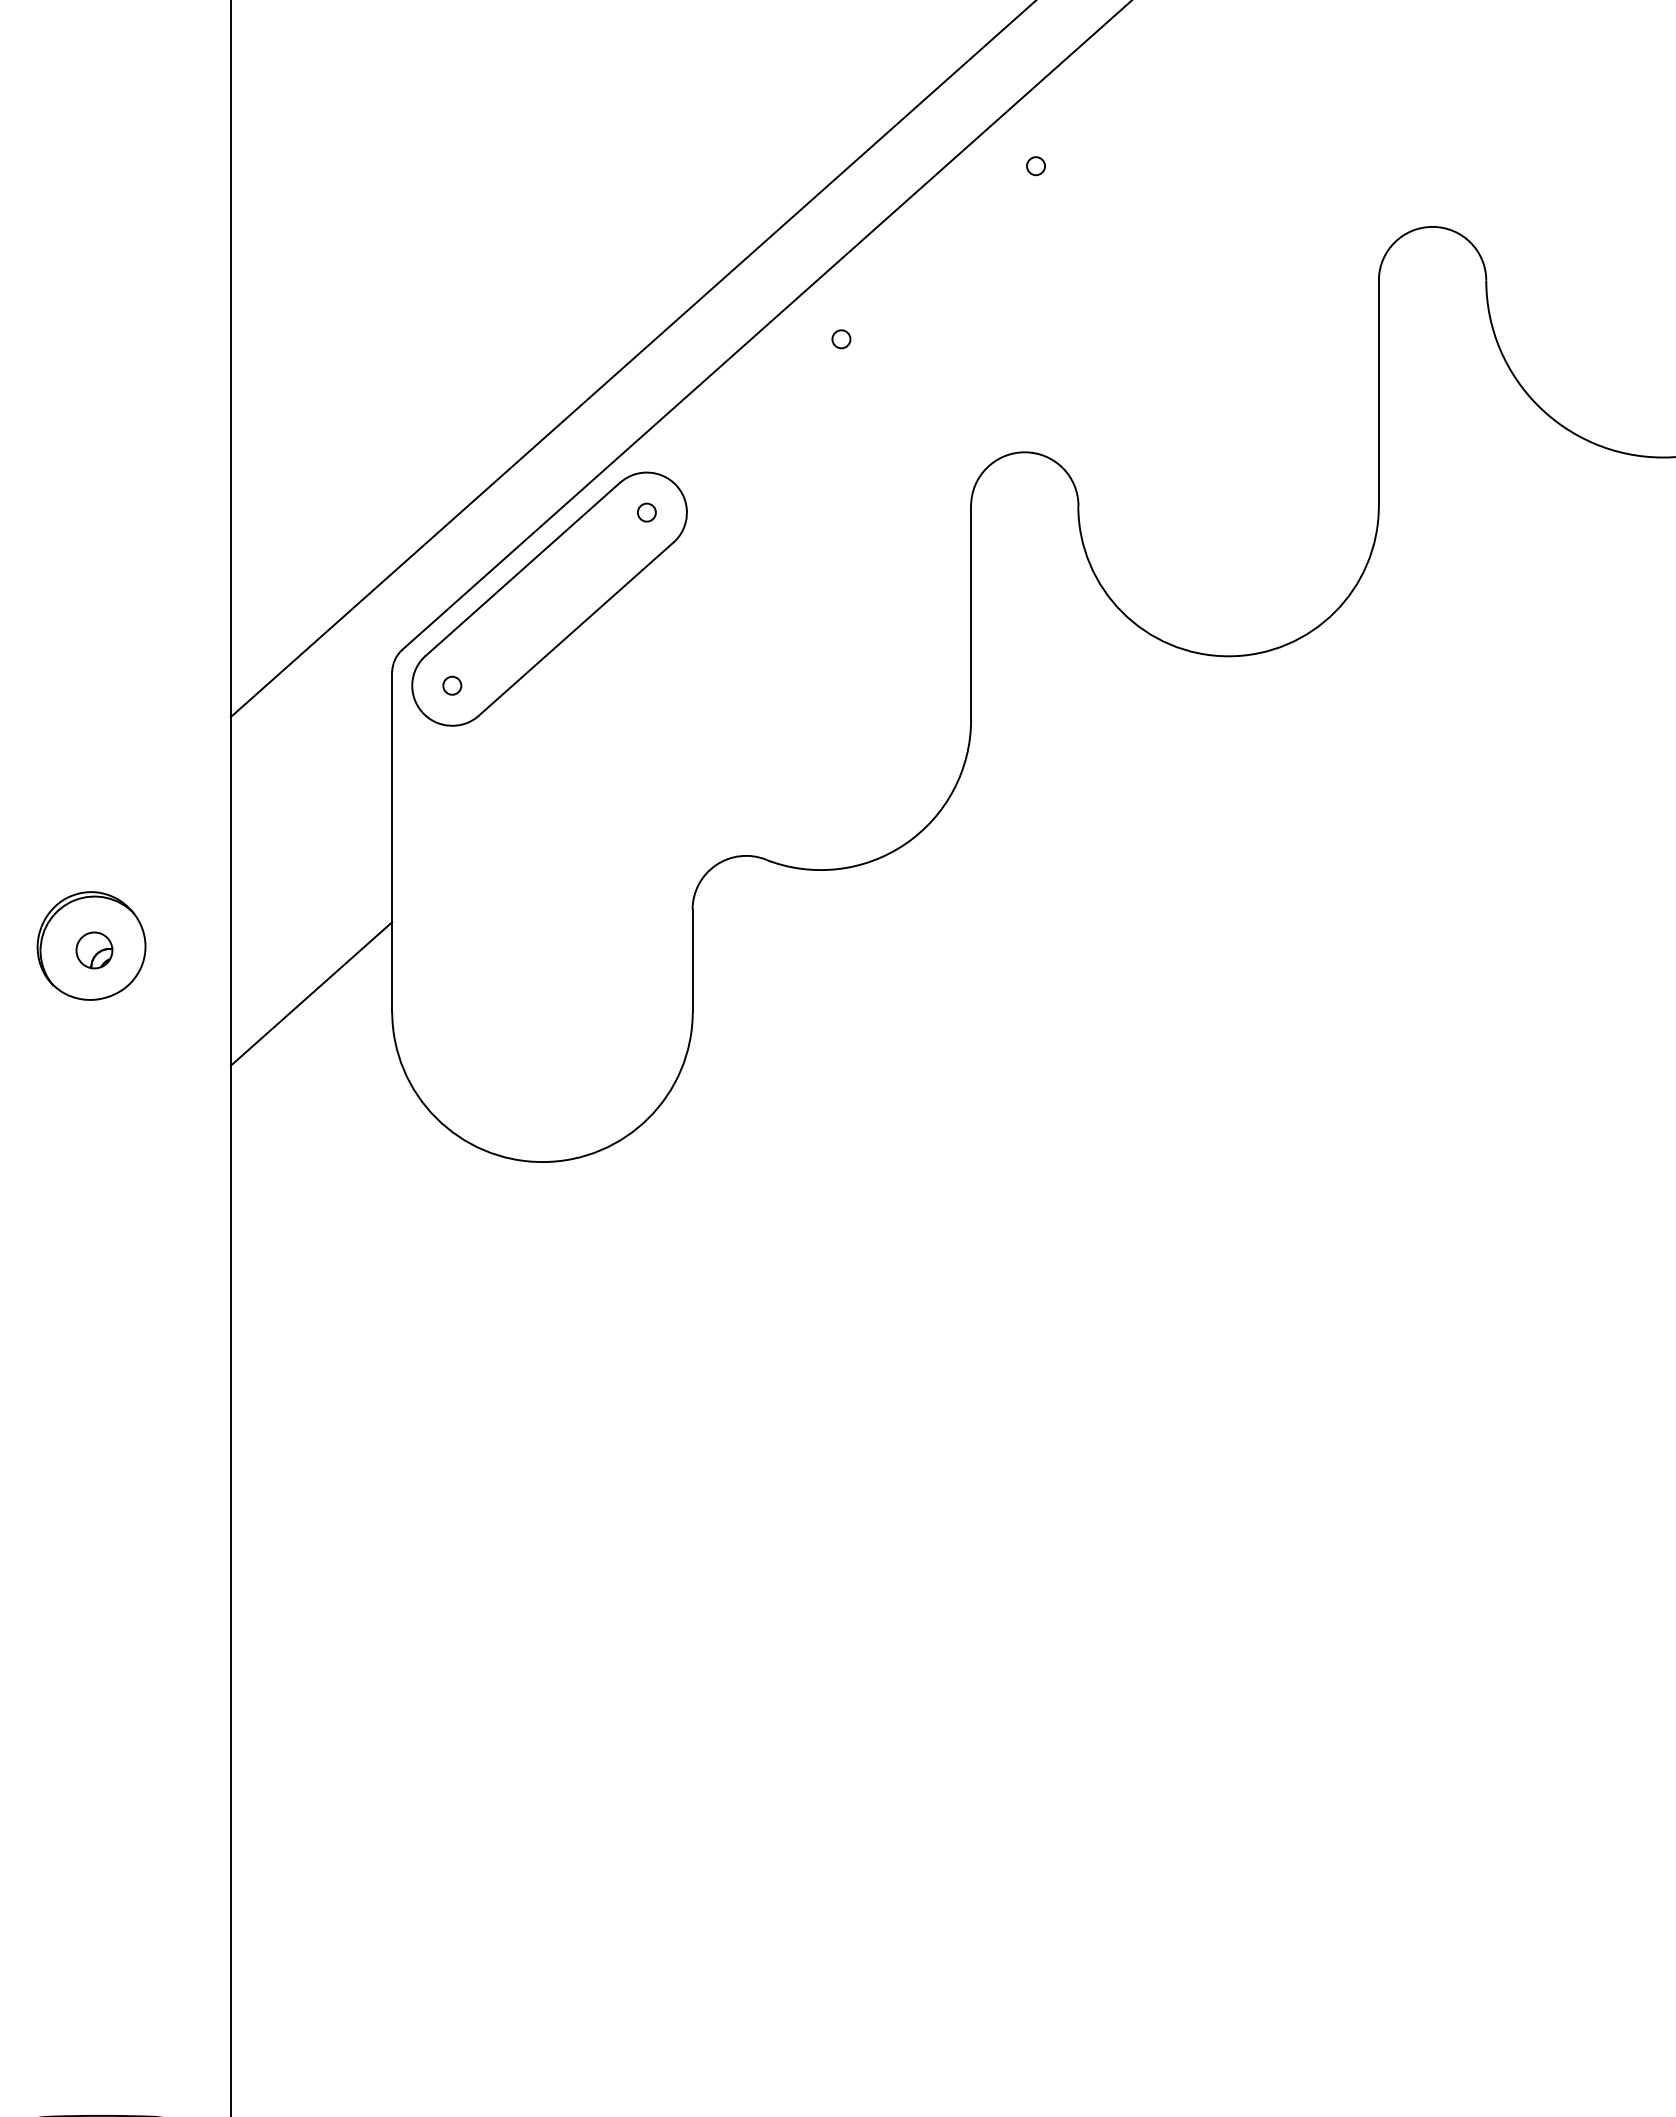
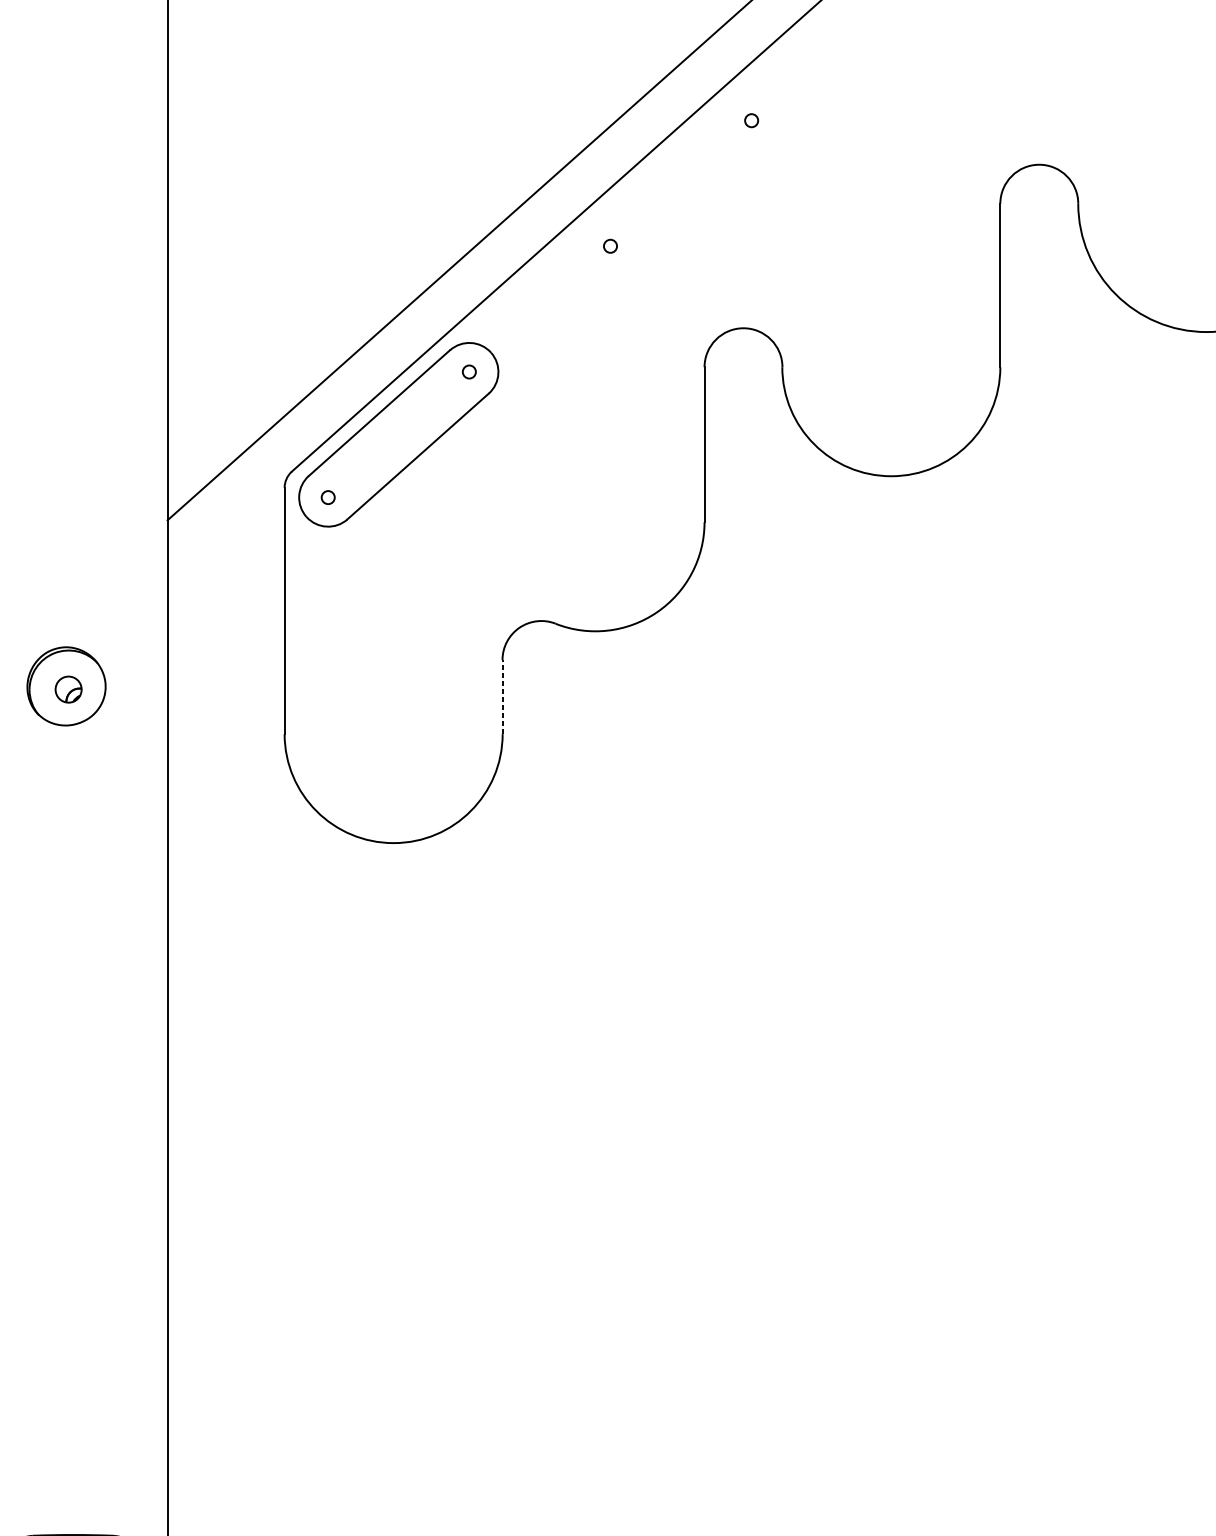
line: (692, 960) -> (502, 696), solid -> dashed
line: (311, 993) -> (226, 720), removed

